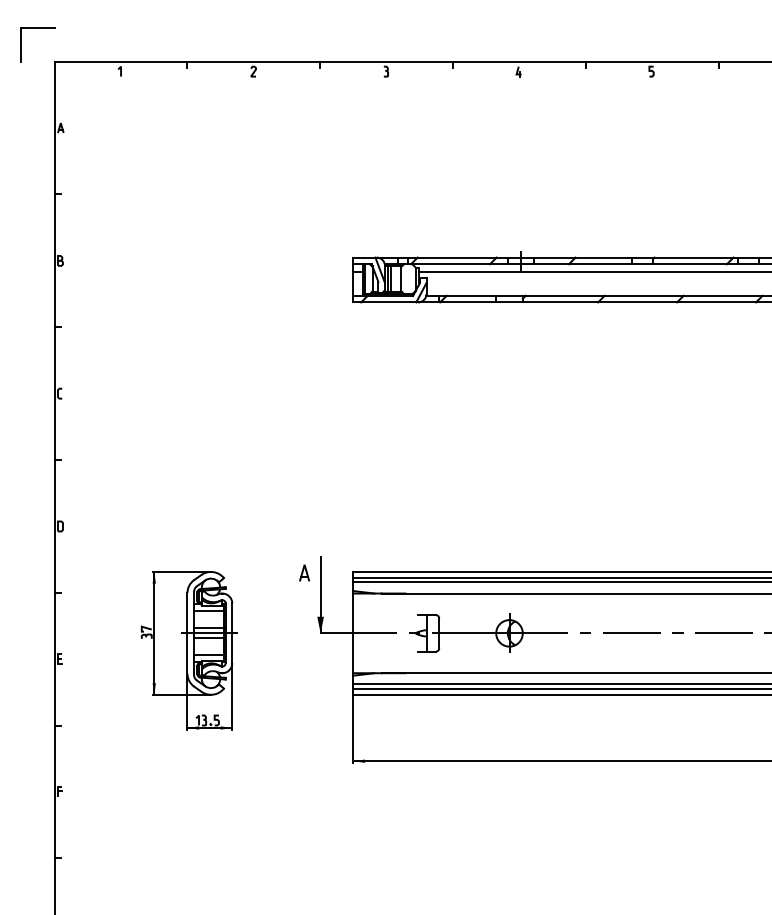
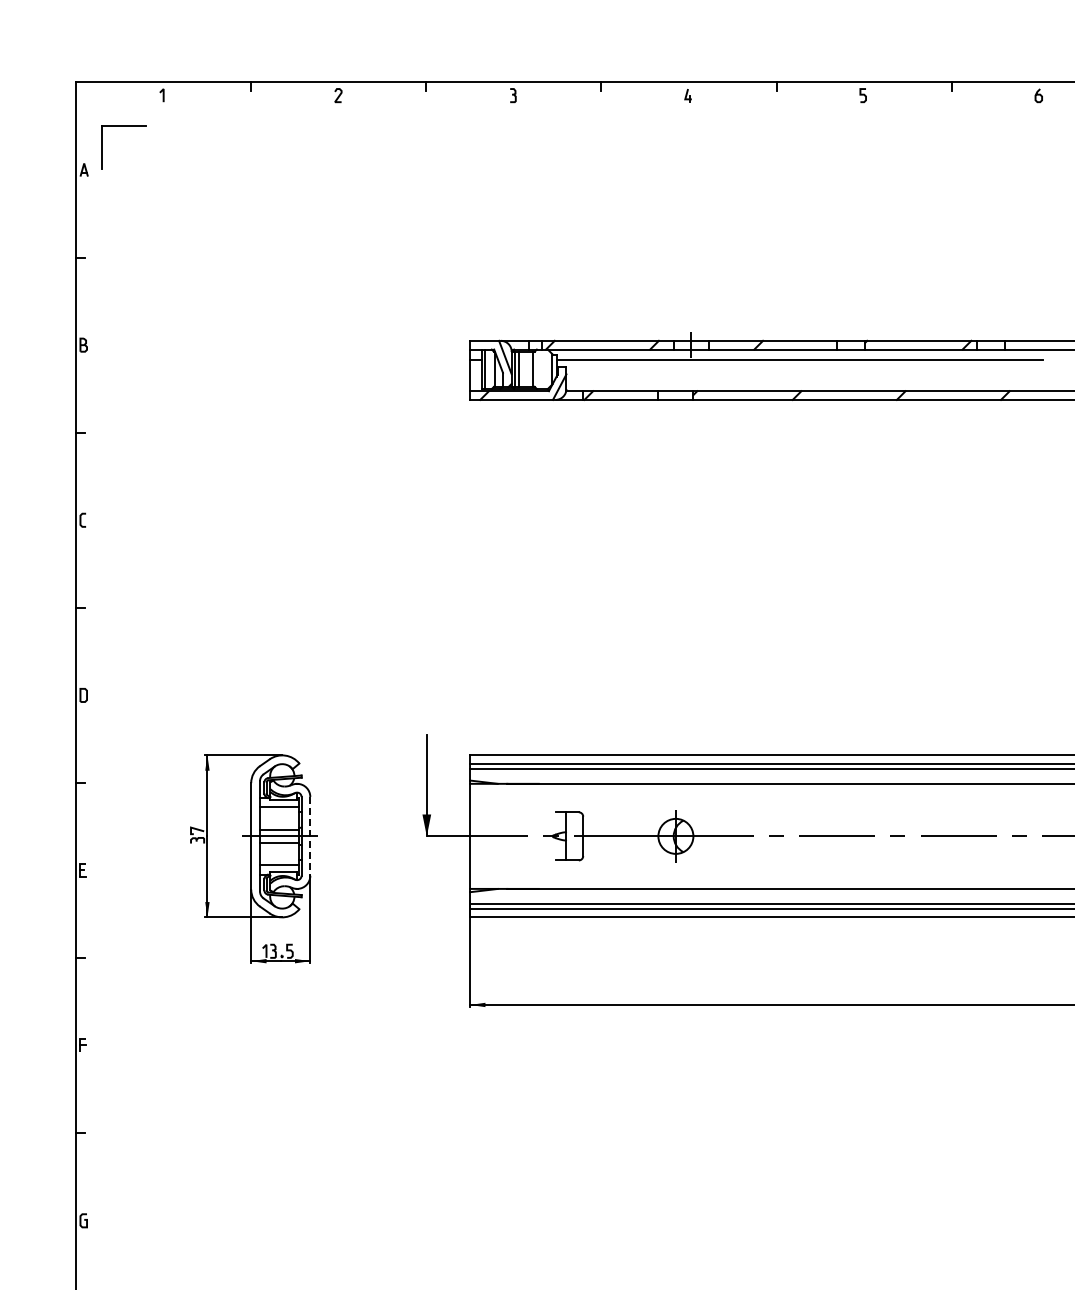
part: (37, 29) -> (123, 126), moved
part: (304, 572) -> (405, 756), removed
line: (232, 633) -> (310, 836), solid -> dashed

